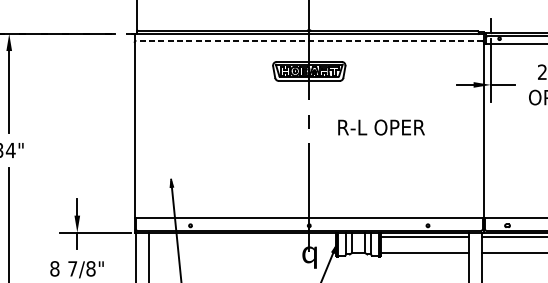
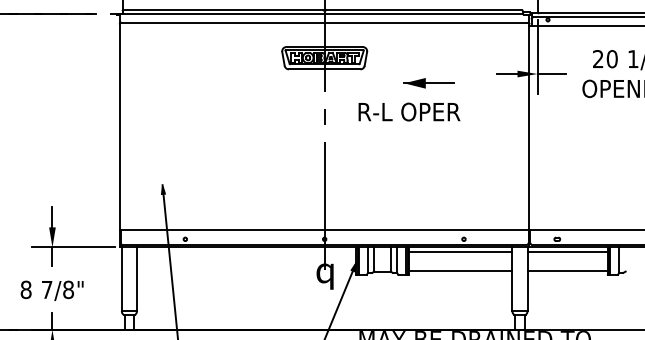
line: (309, 41) -> (324, 22), dashed -> solid
part: (397, 93) -> (428, 83), added
text: (381, 127) -> (409, 111), moved

